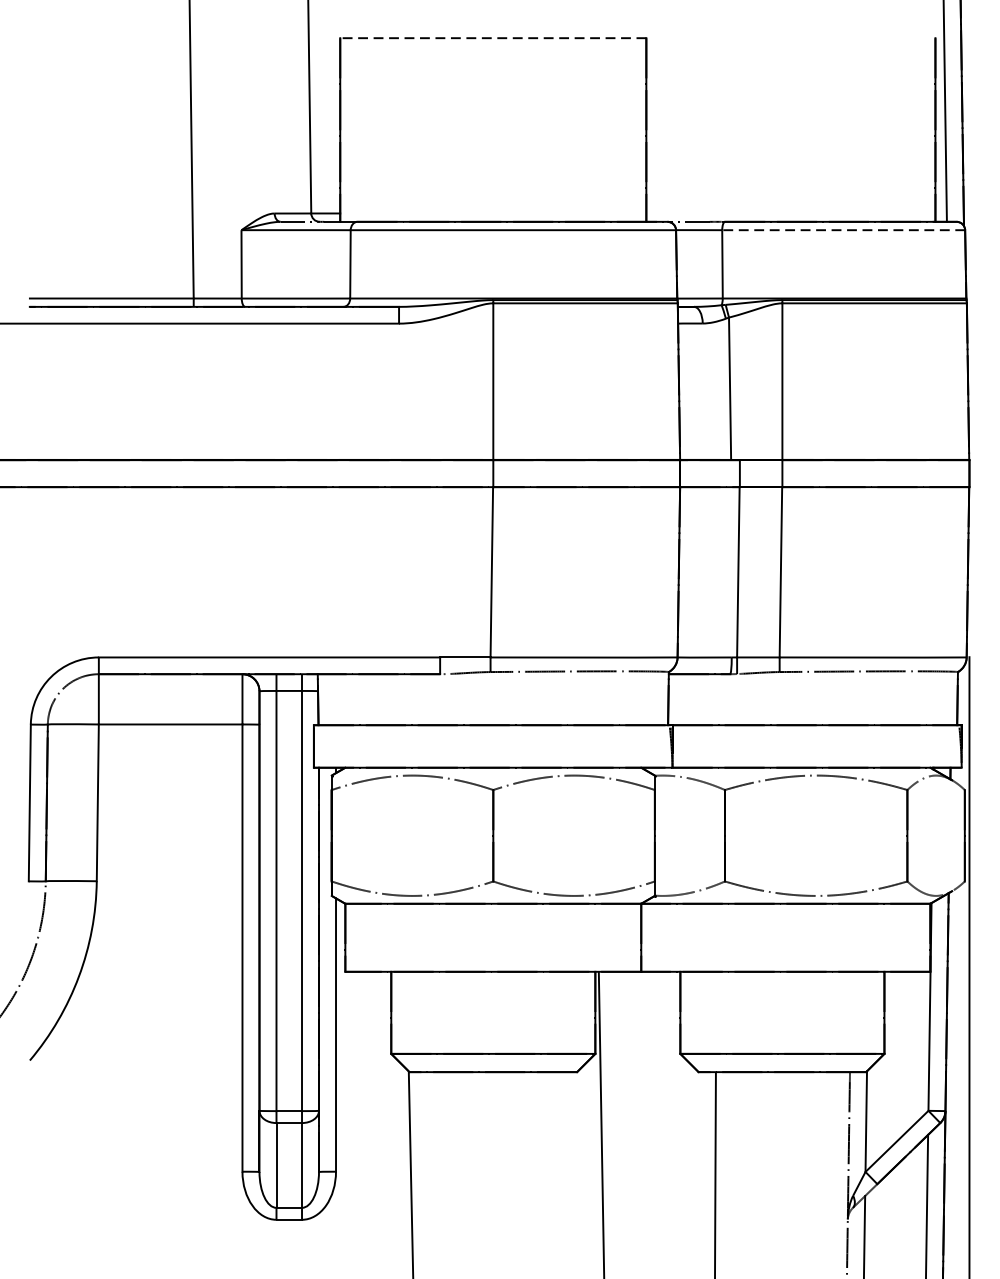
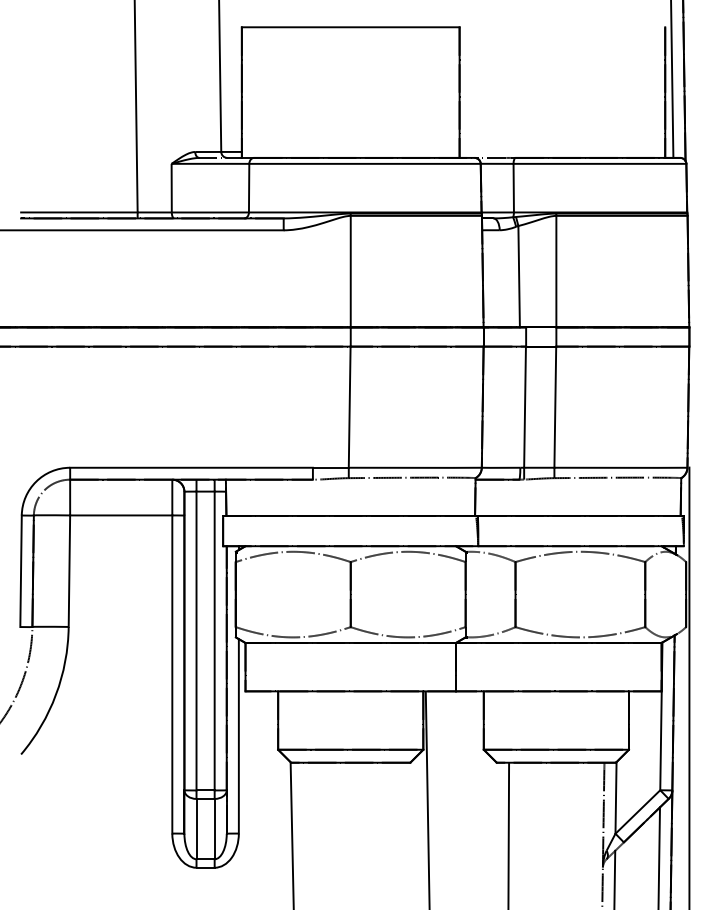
line: (492, 38) -> (350, 27), dashed -> solid
line: (843, 229) -> (599, 163), dashed -> solid

